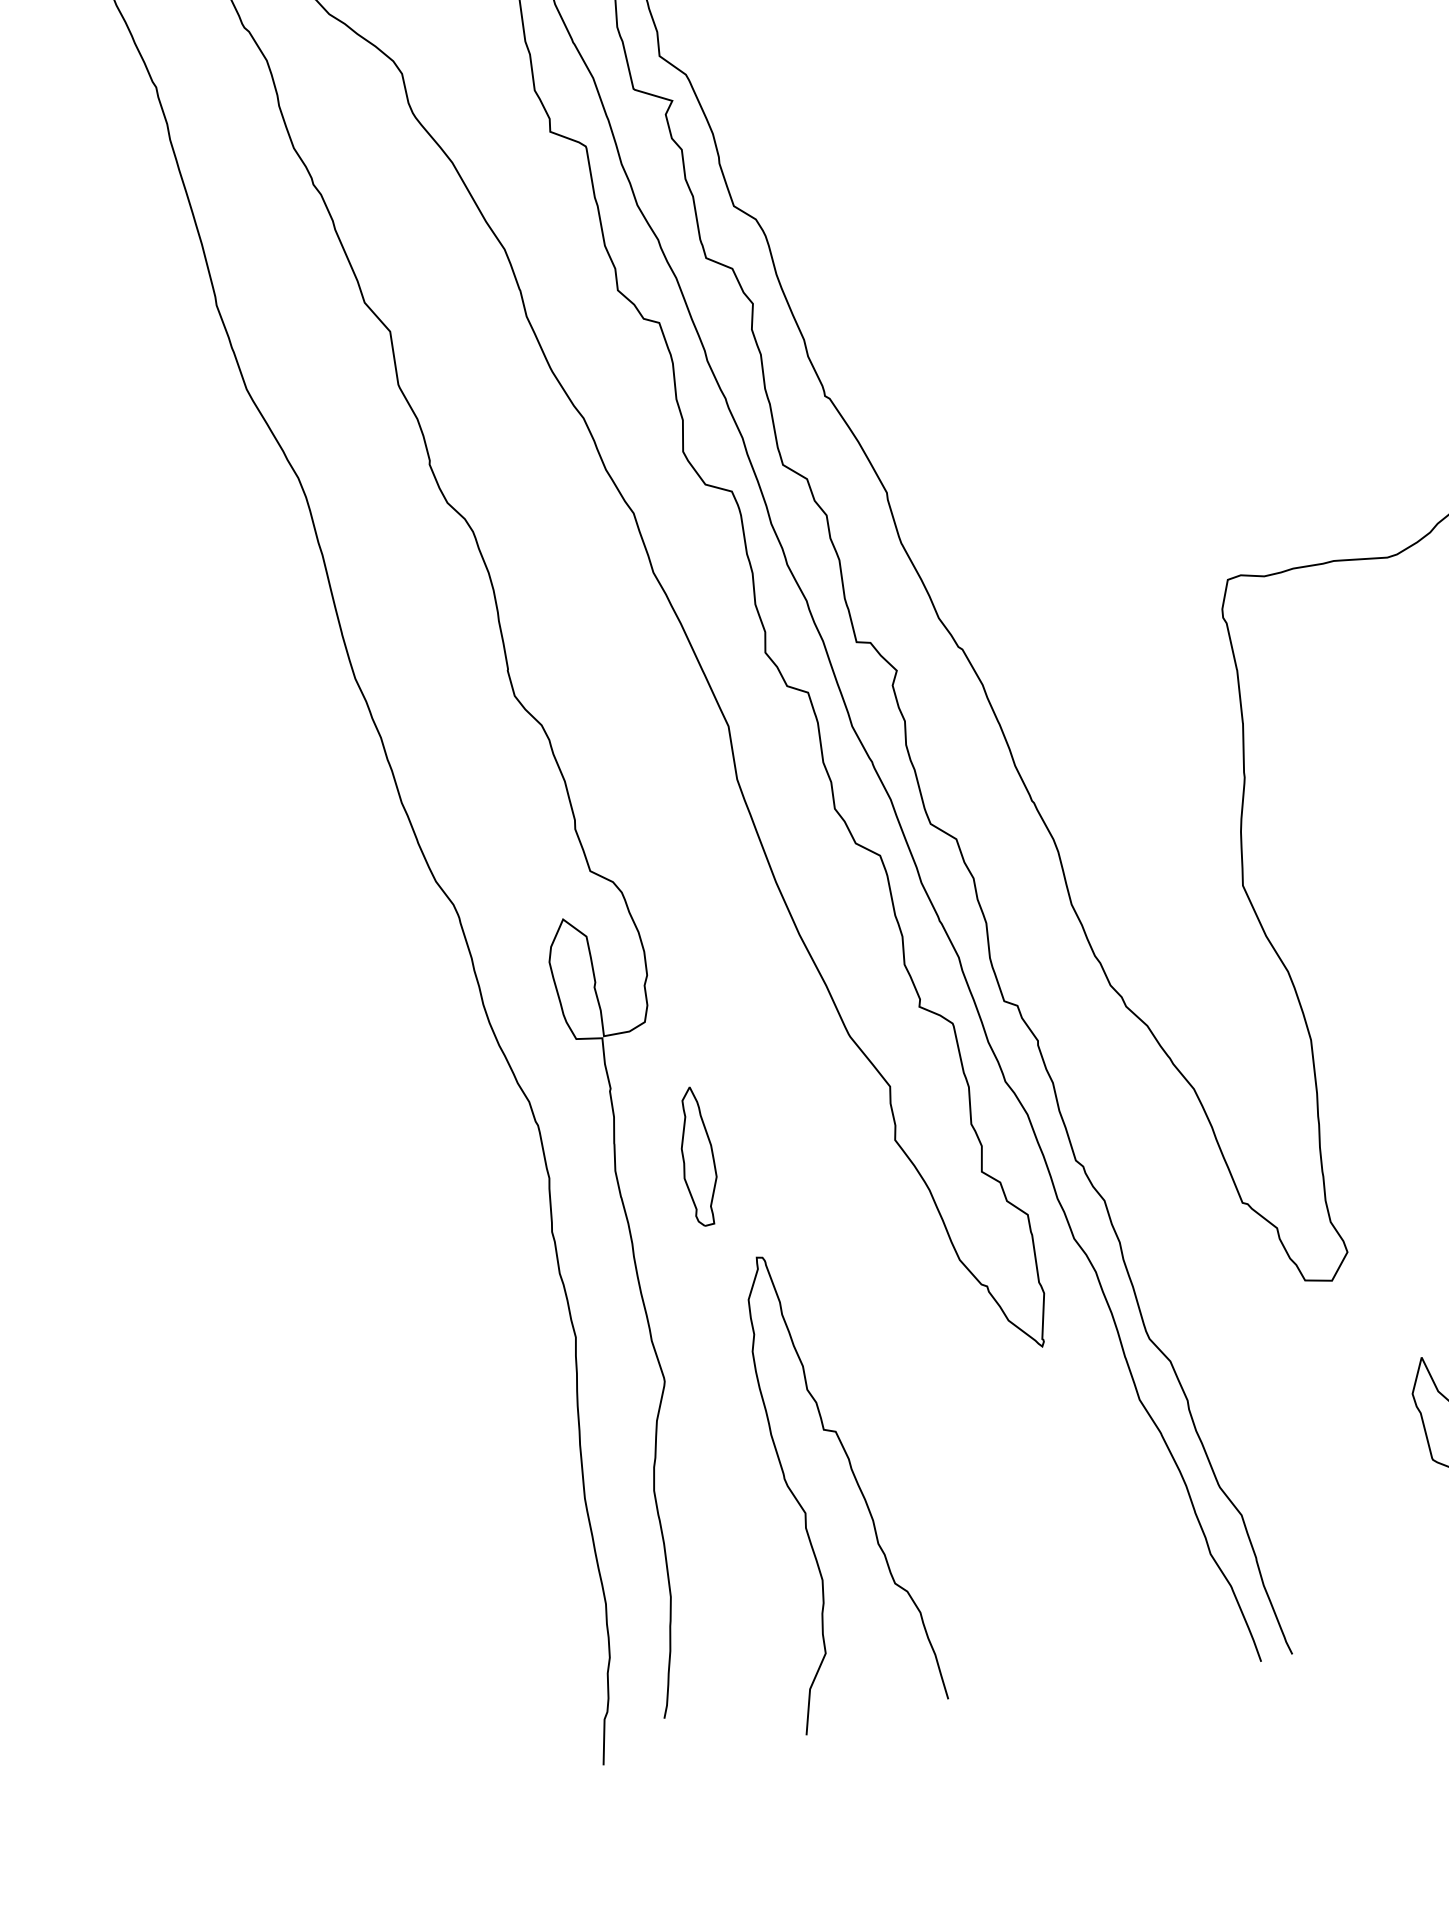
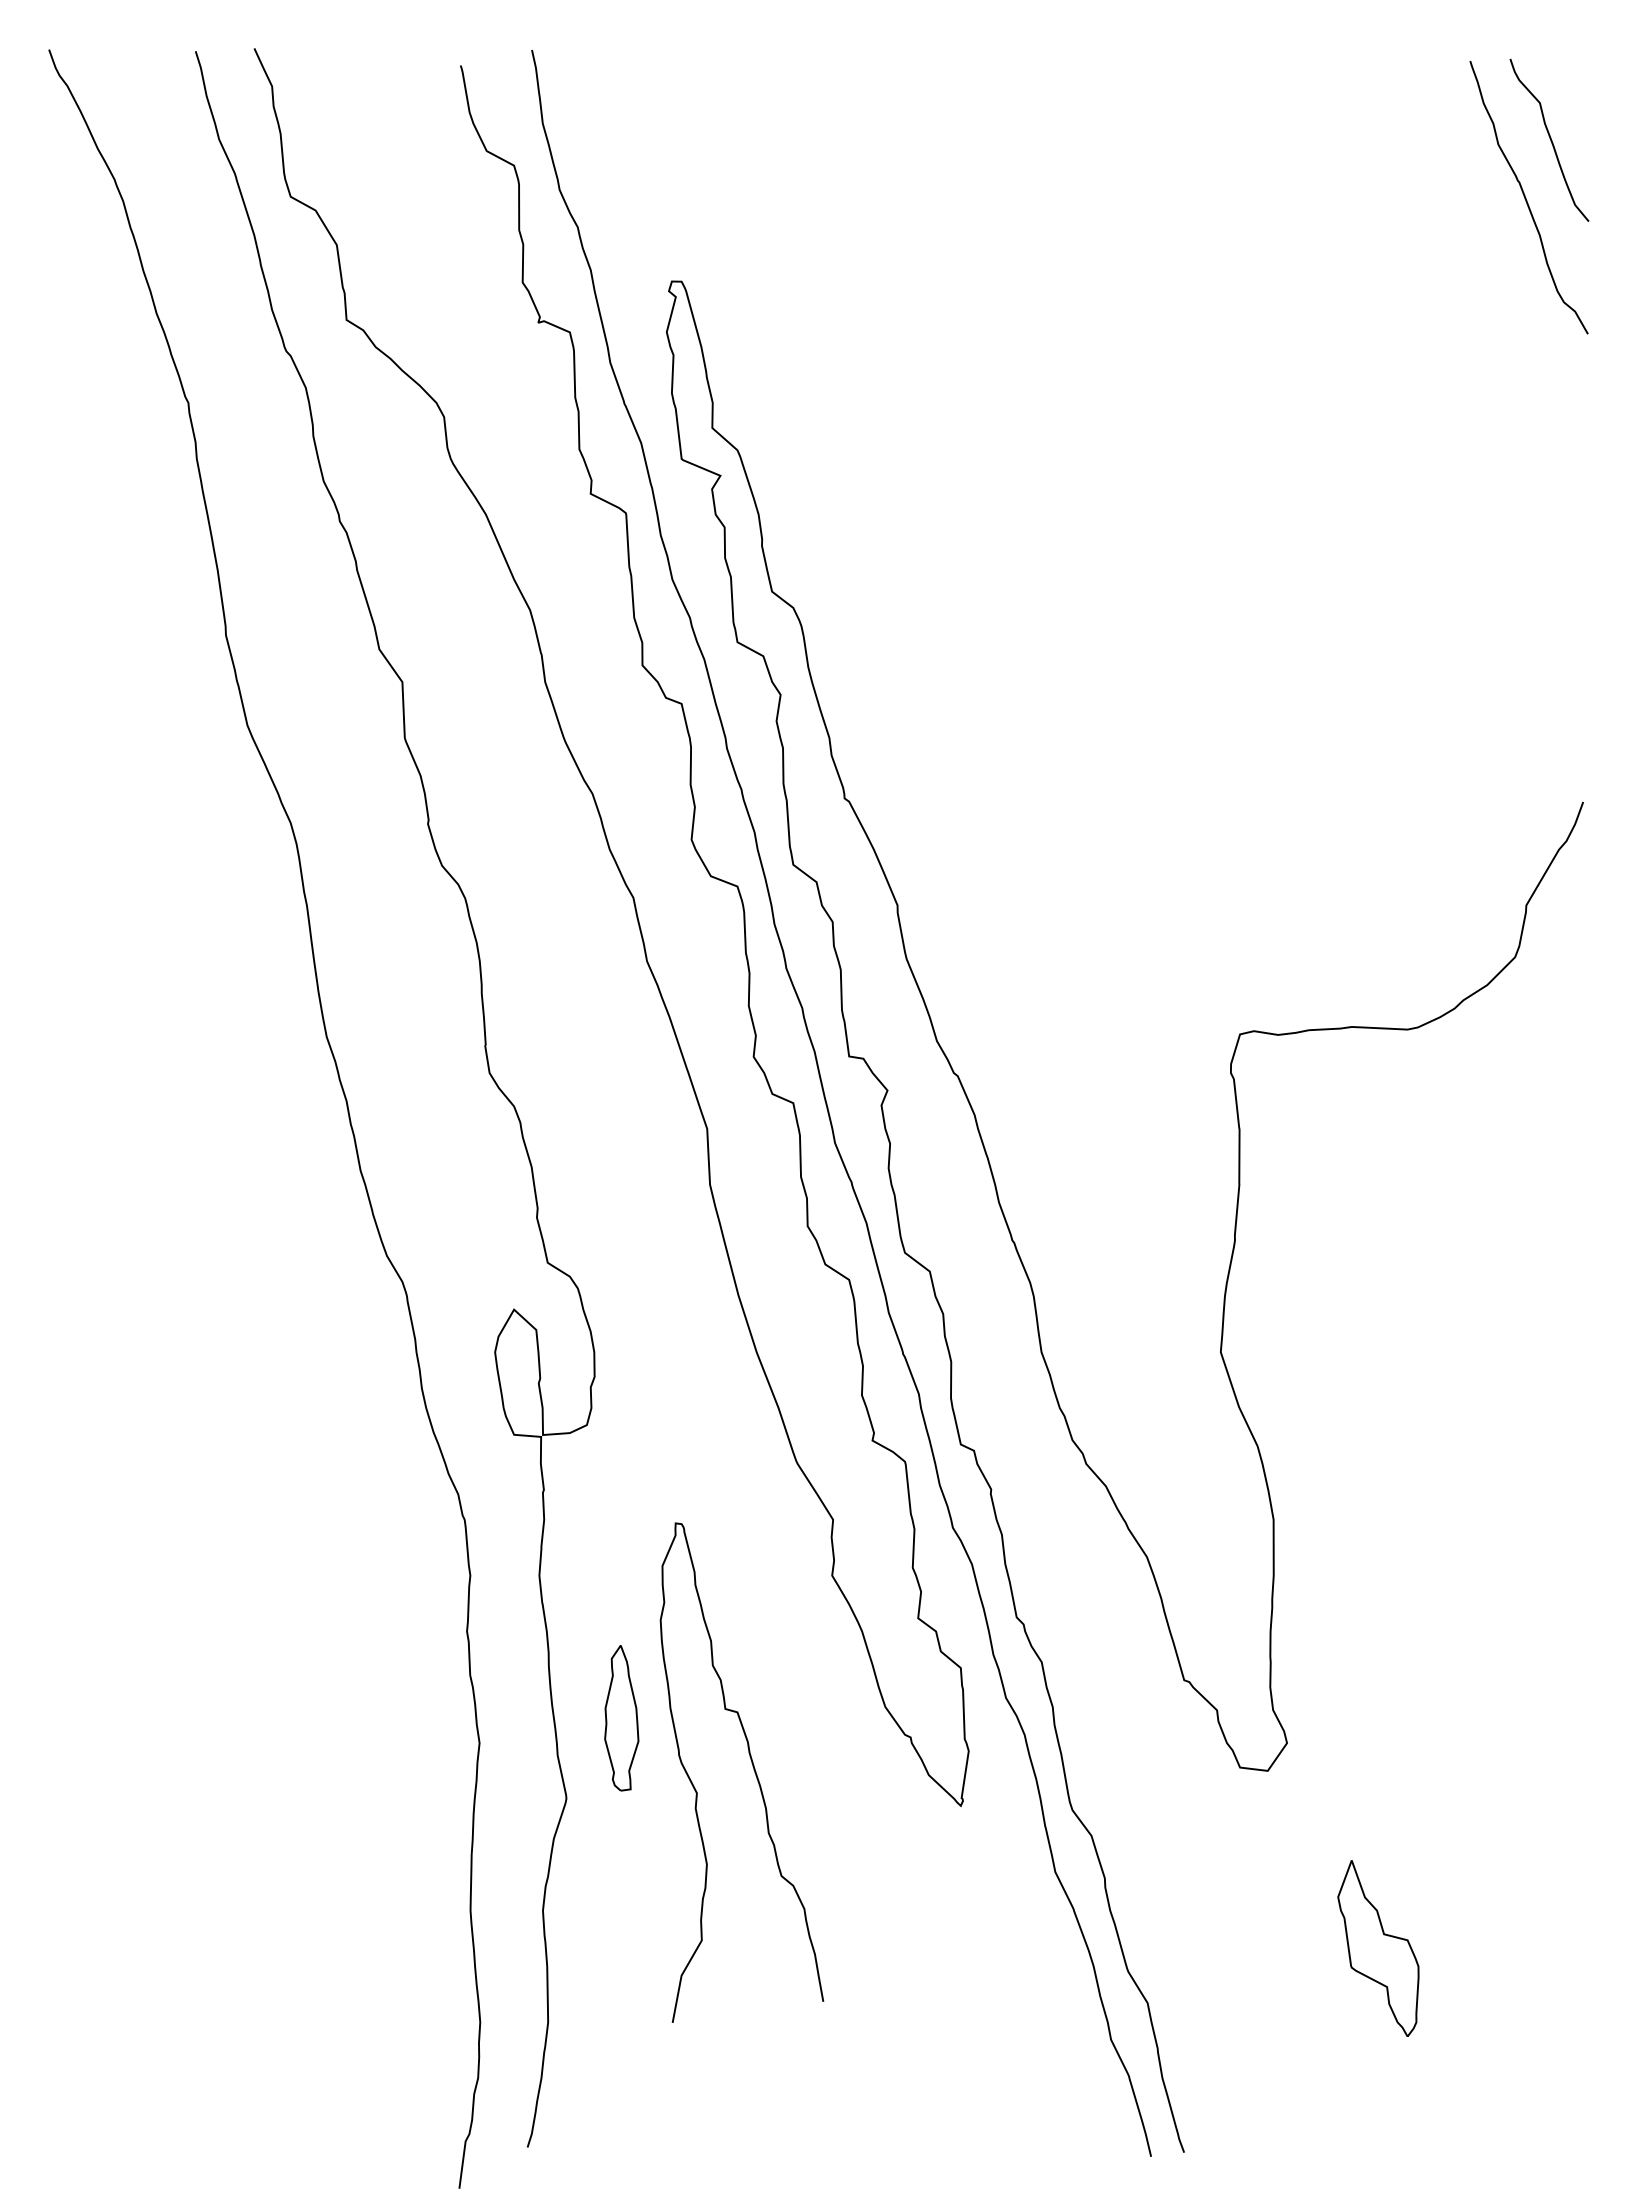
part: (698, 1156) -> (621, 1718), moved
curve: (857, 1485) -> (753, 1770), moved

